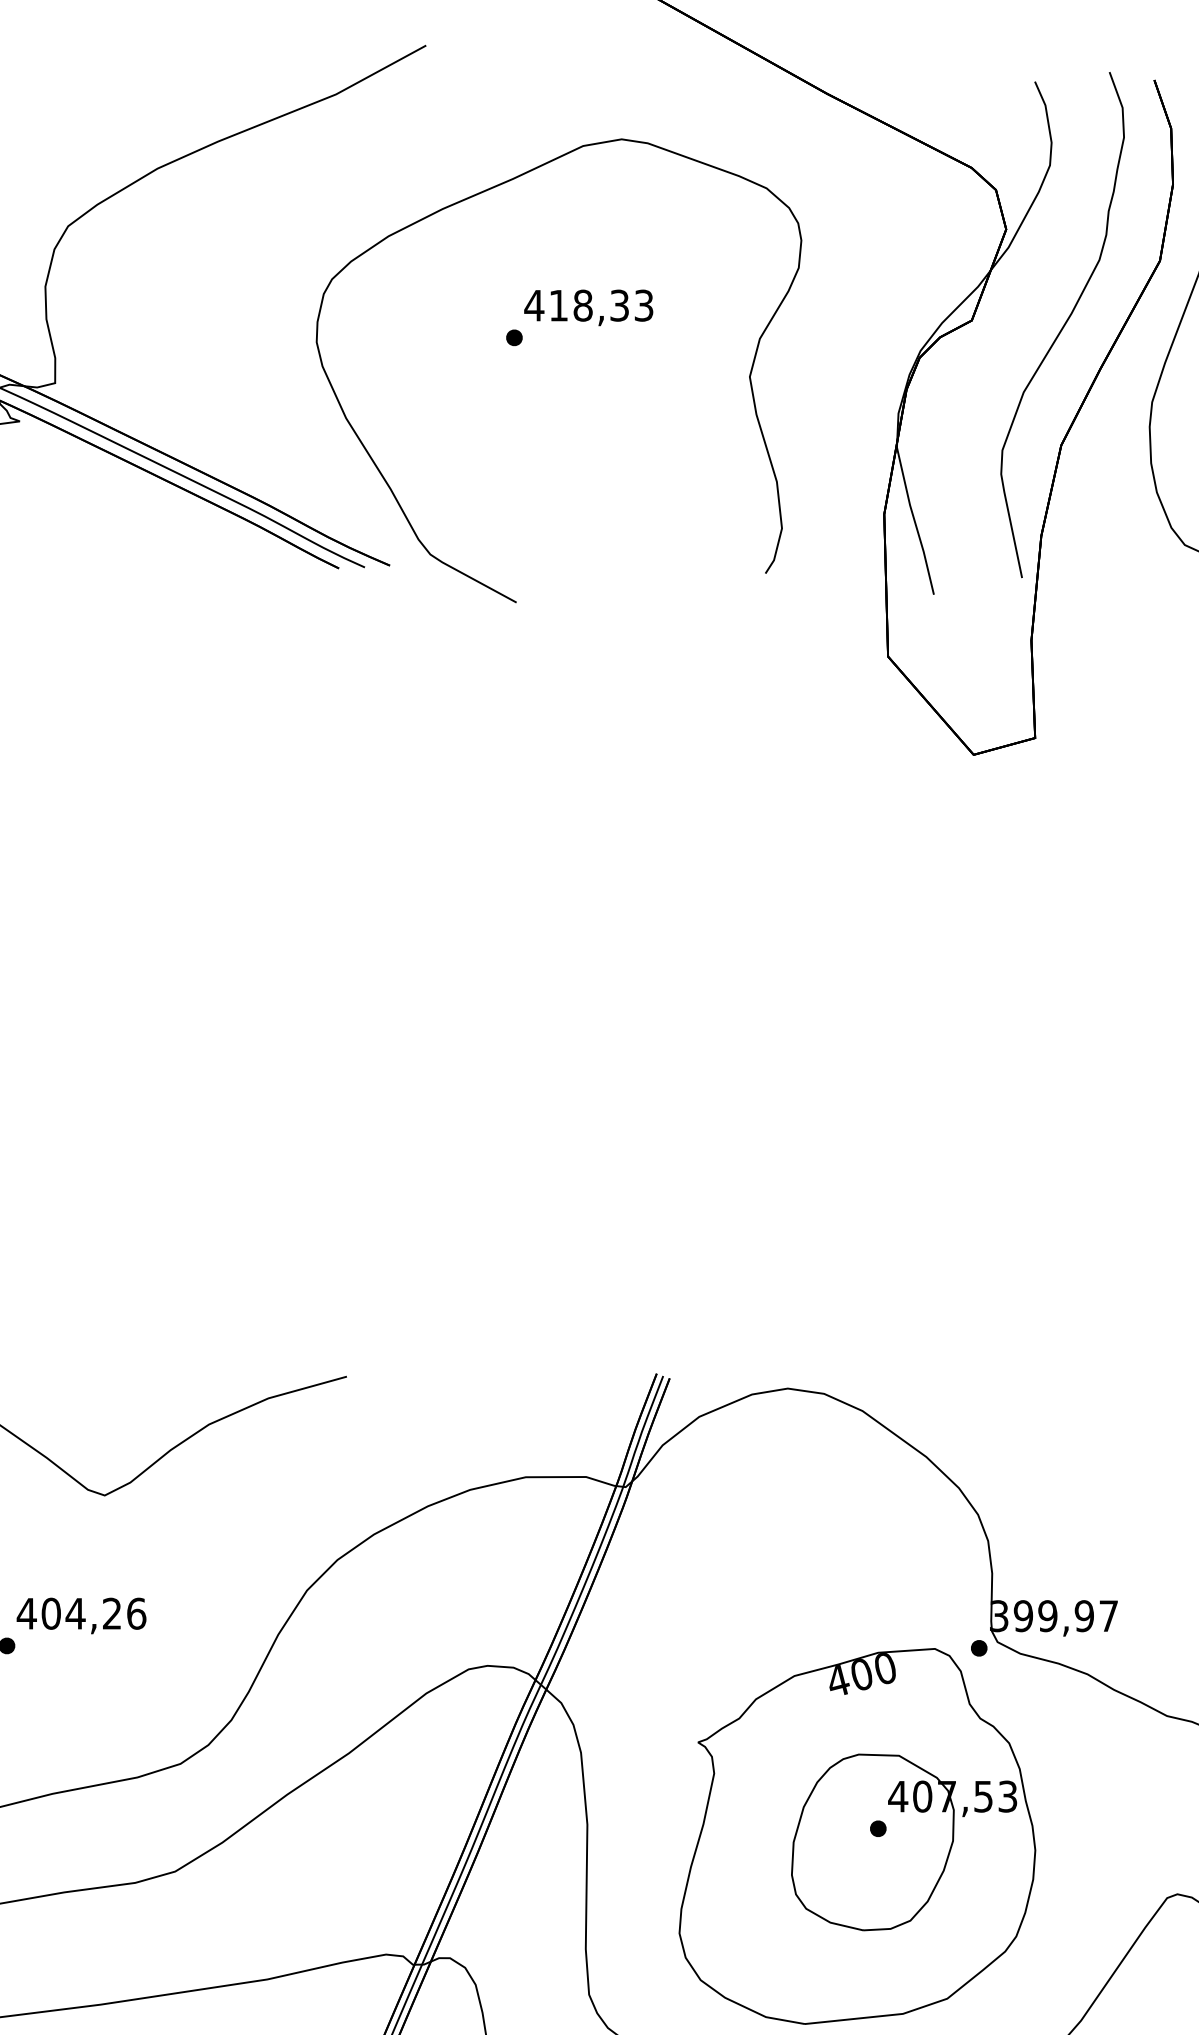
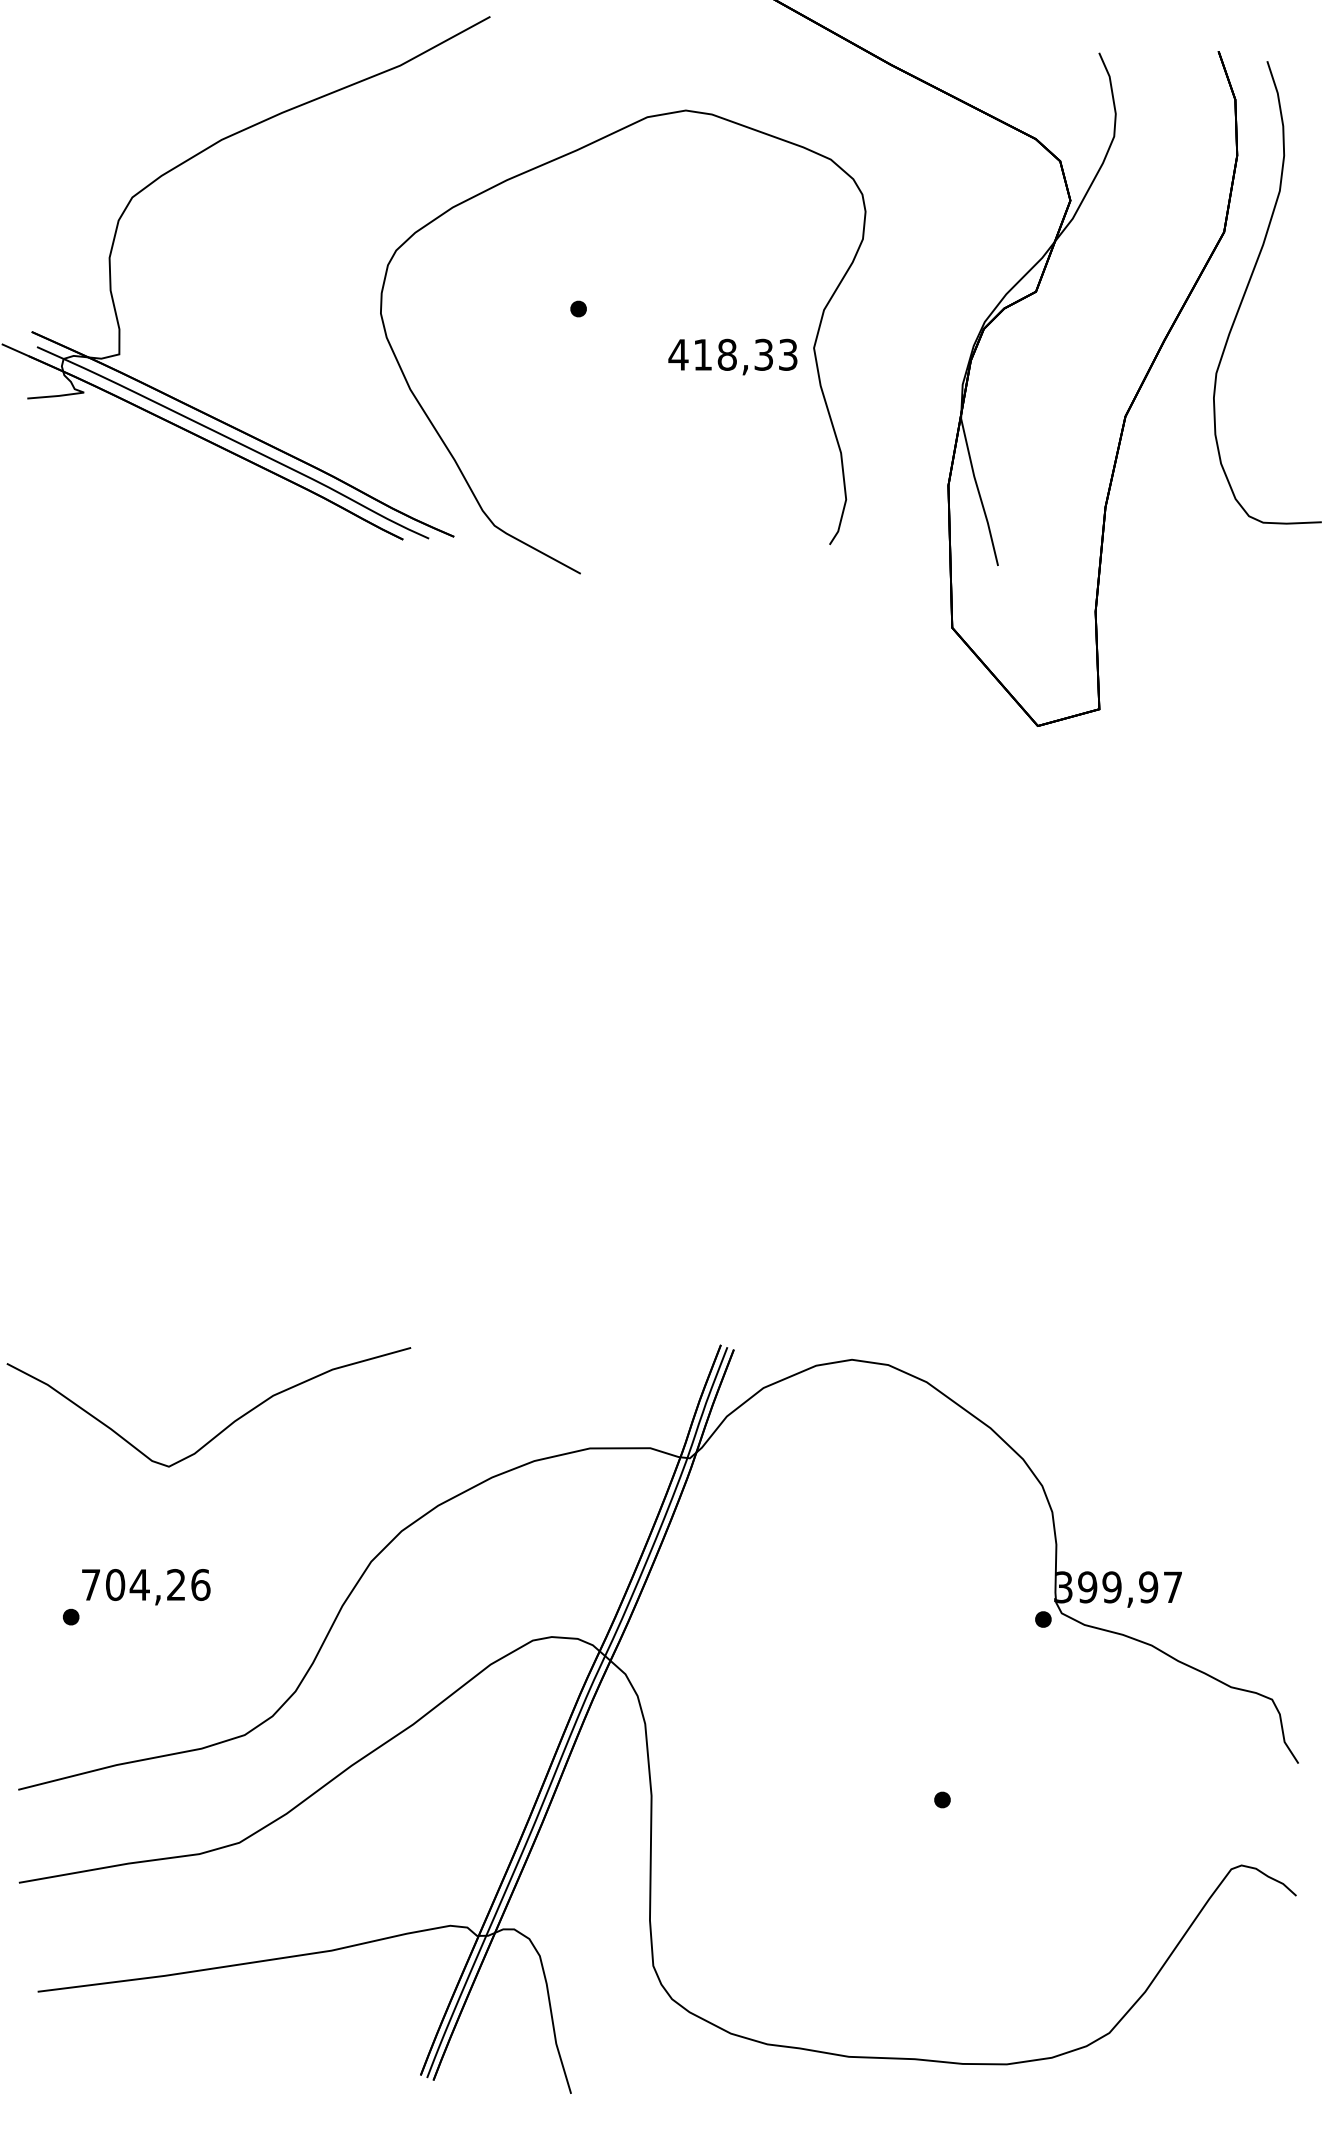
text: (588, 307) -> (732, 356), moved
curve: (1063, 325) -> (1127, 296), removed
text: (26, 1613) -> (90, 1584), 404,26 -> 704,26
part: (857, 1836) -> (921, 1807), removed

